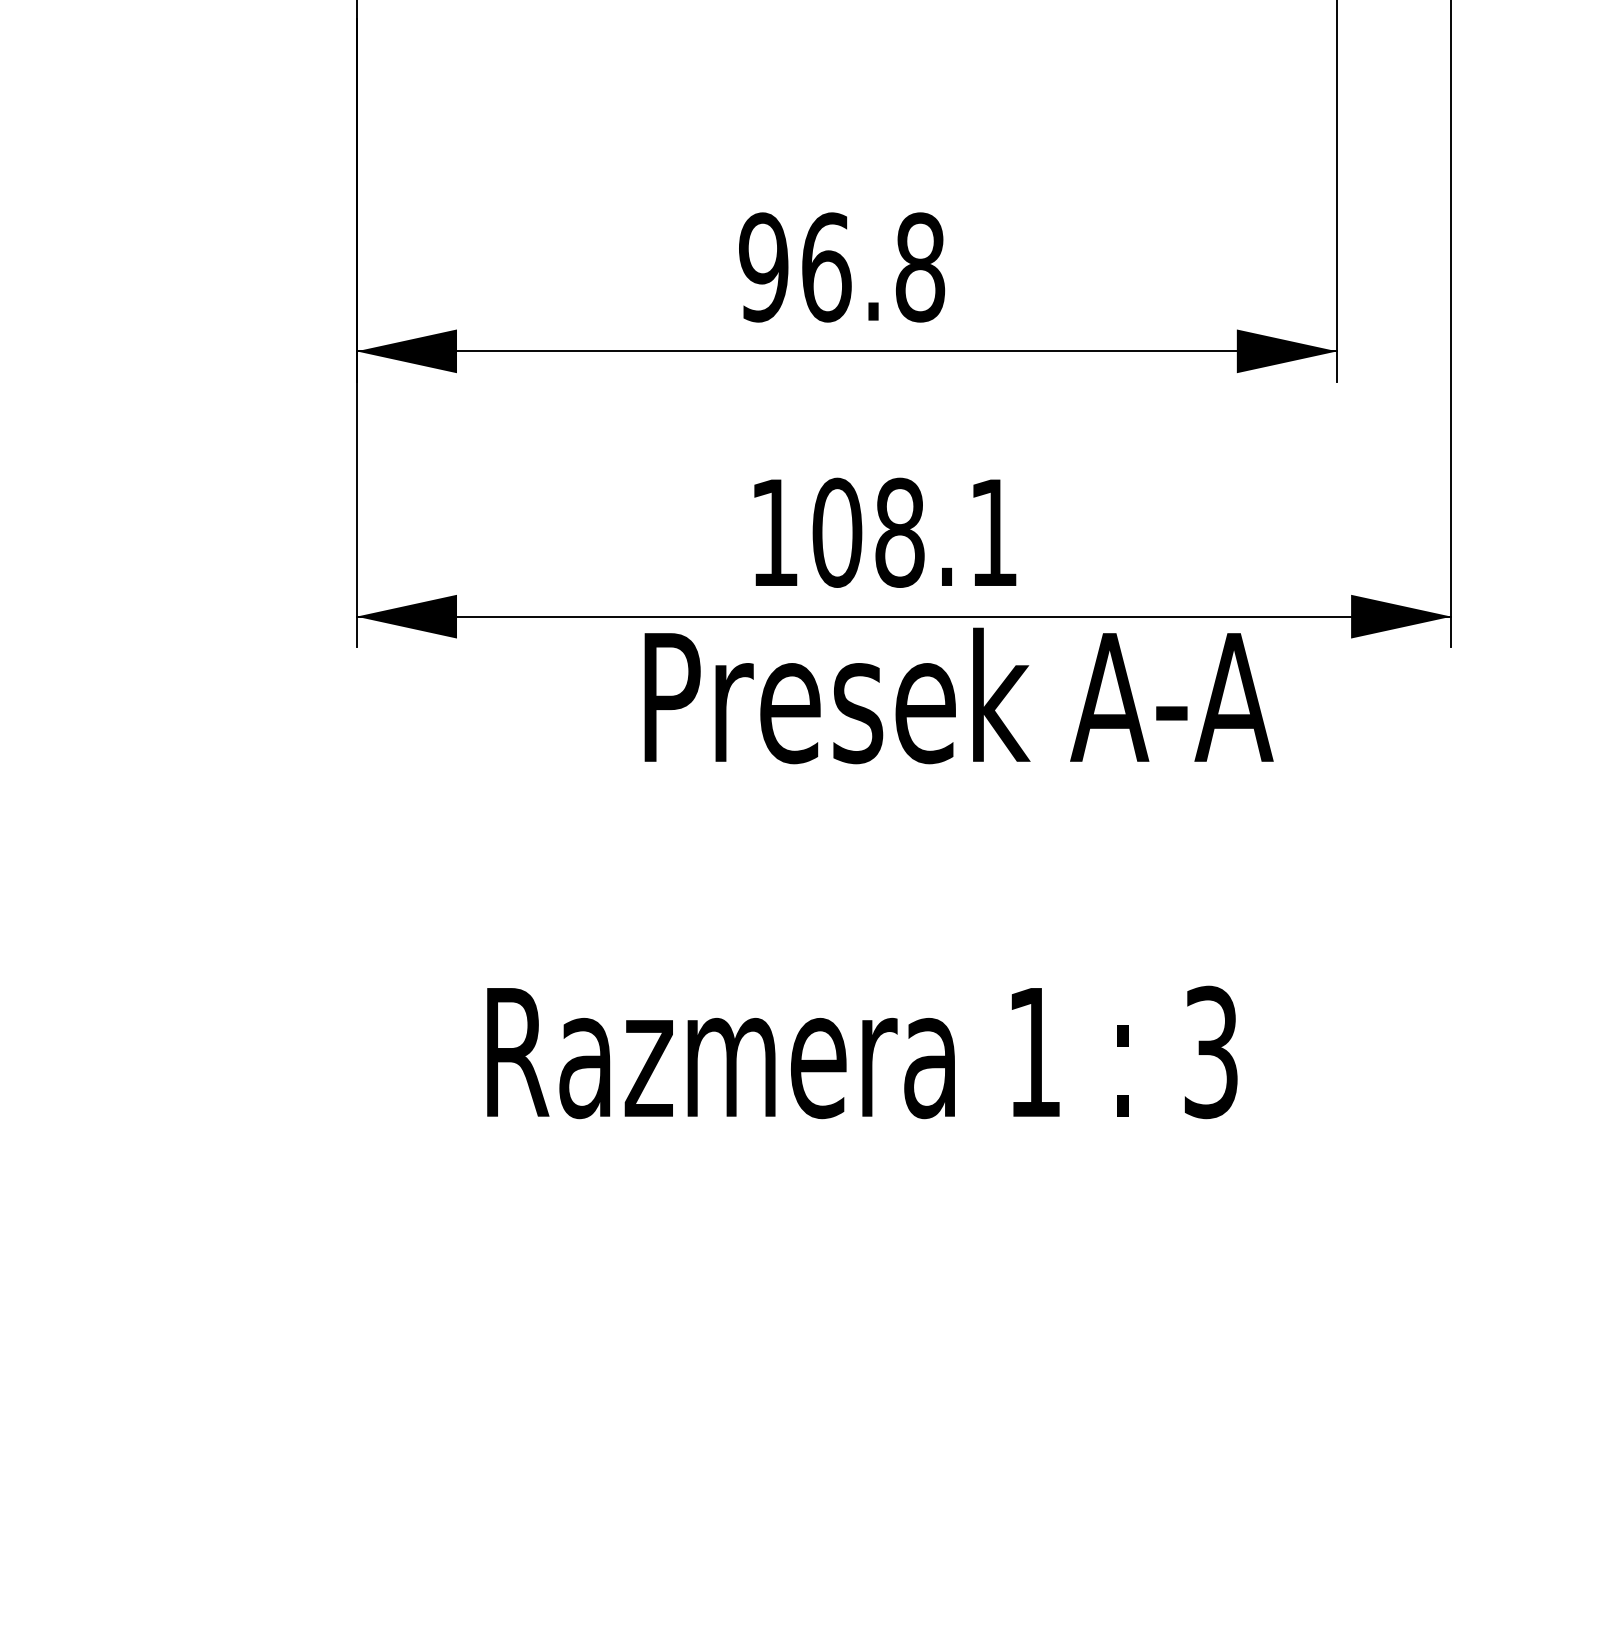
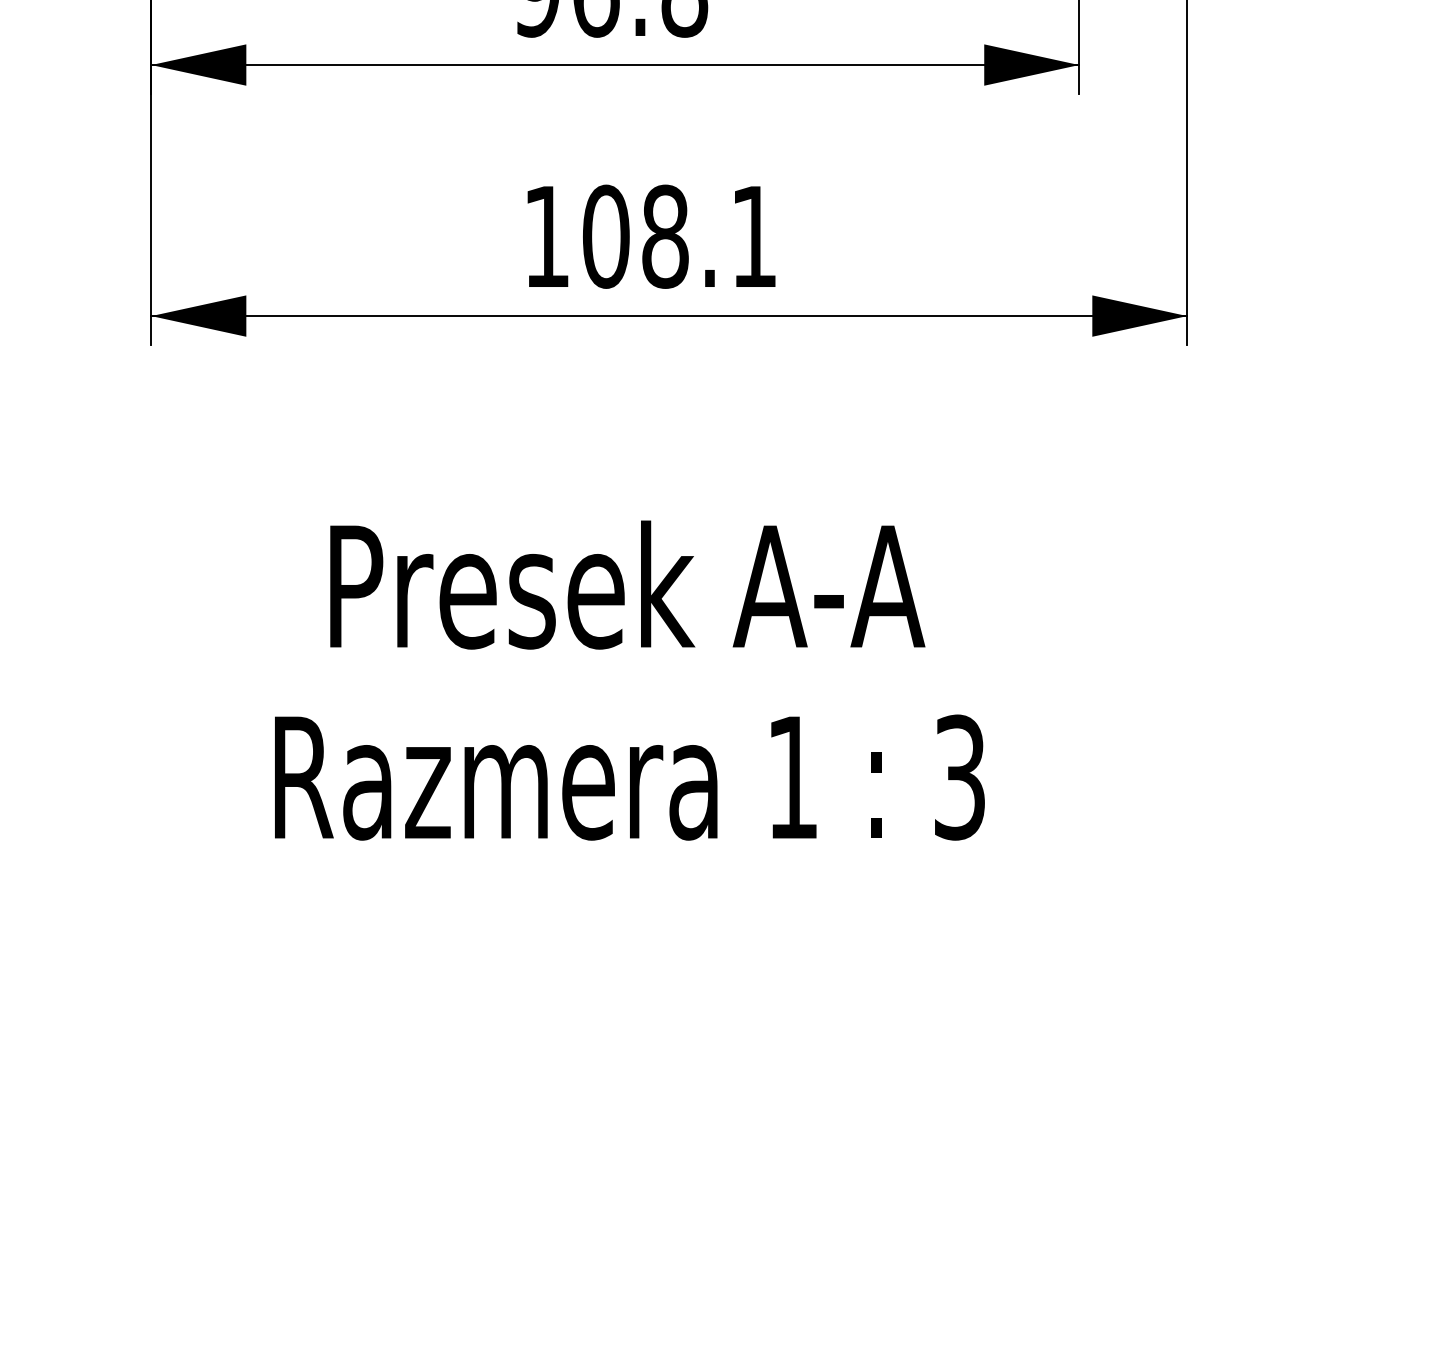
text: (958, 695) -> (627, 584), moved
text: (862, 1052) -> (630, 777), moved

